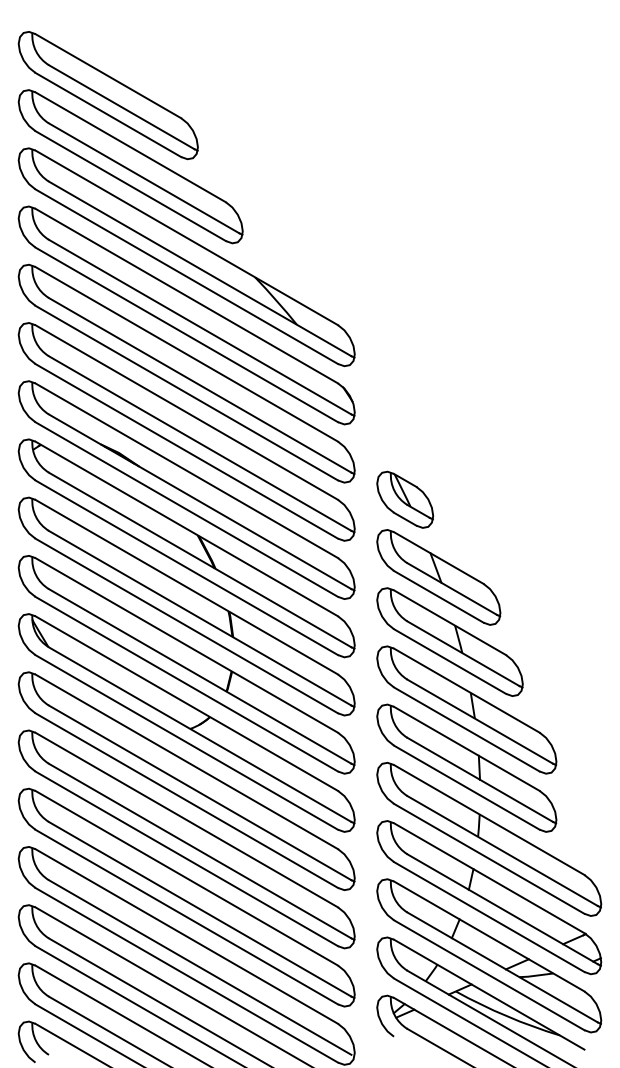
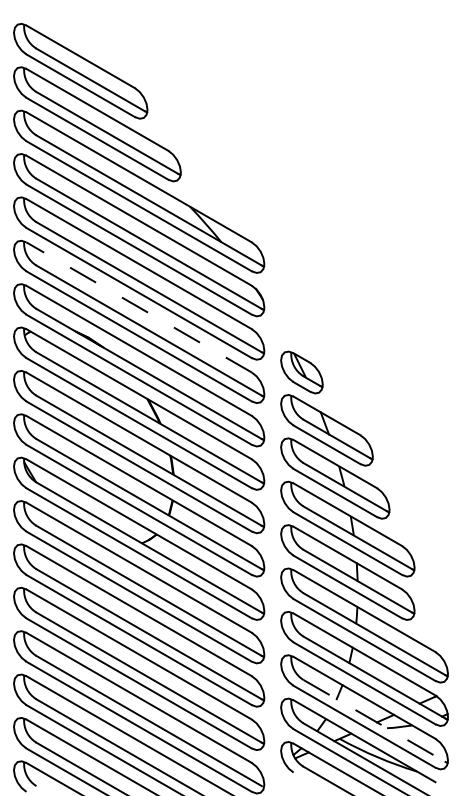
line: (185, 412) -> (138, 307), solid -> dashed
line: (502, 966) -> (374, 720), solid -> dashed

